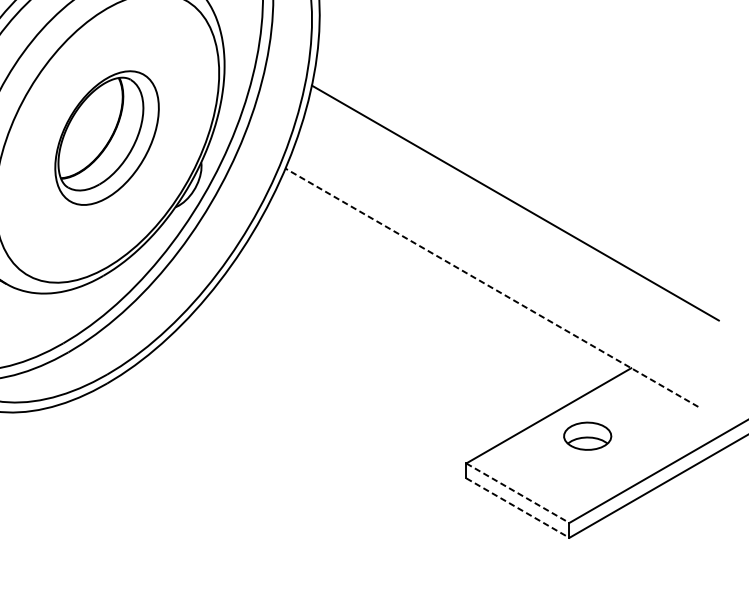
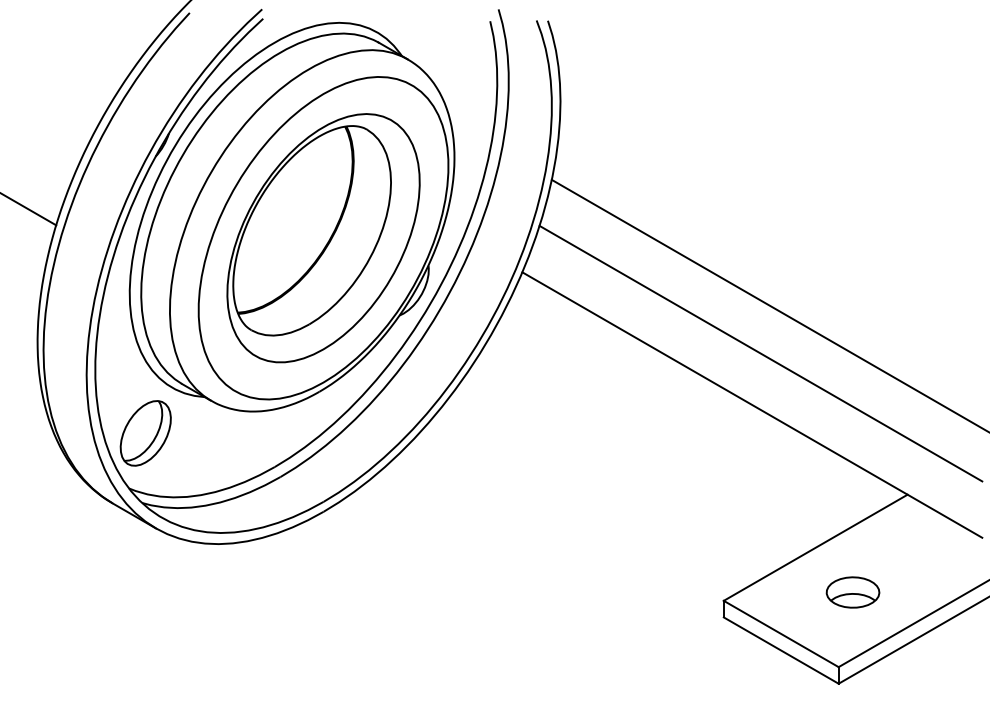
part: (107, 138) -> (323, 238), size x1.67
line: (499, 241) -> (760, 353), added
line: (492, 288) -> (752, 405), dashed -> solid
part: (587, 436) -> (852, 592), moved
line: (518, 493) -> (781, 634), dashed -> solid
line: (518, 508) -> (781, 650), dashed -> solid

